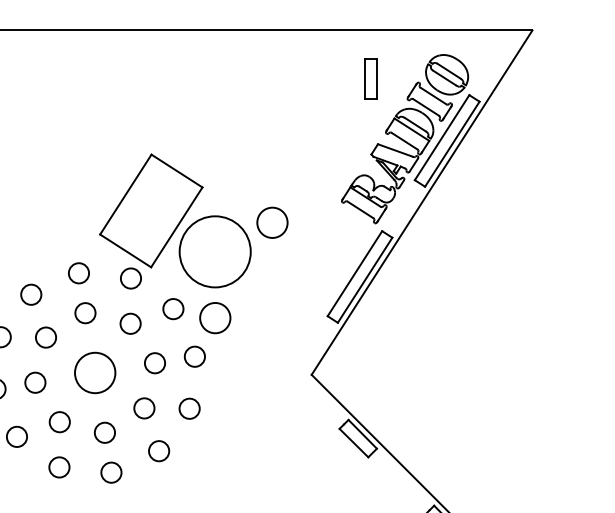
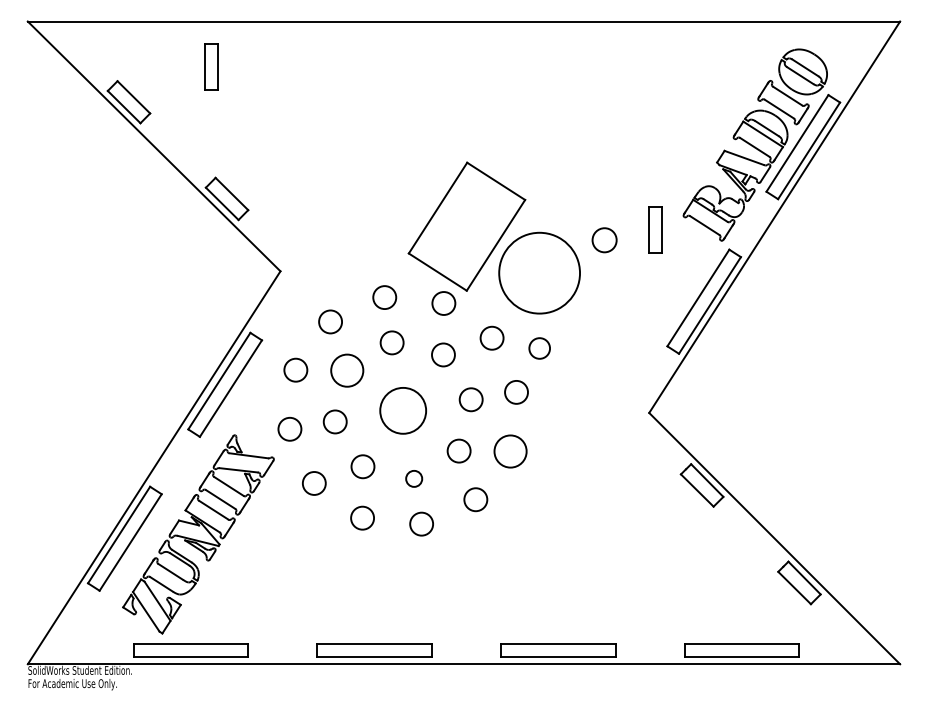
part: (370, 78) -> (655, 229), moved
circle: (272, 223) -> (604, 240), size x0.7
circle: (215, 318) -> (539, 348), size x0.6
circle: (46, 337) -> (347, 370), size x1.4
circle: (189, 408) -> (510, 451), size x1.4
circle: (104, 432) -> (413, 478), size x0.7

